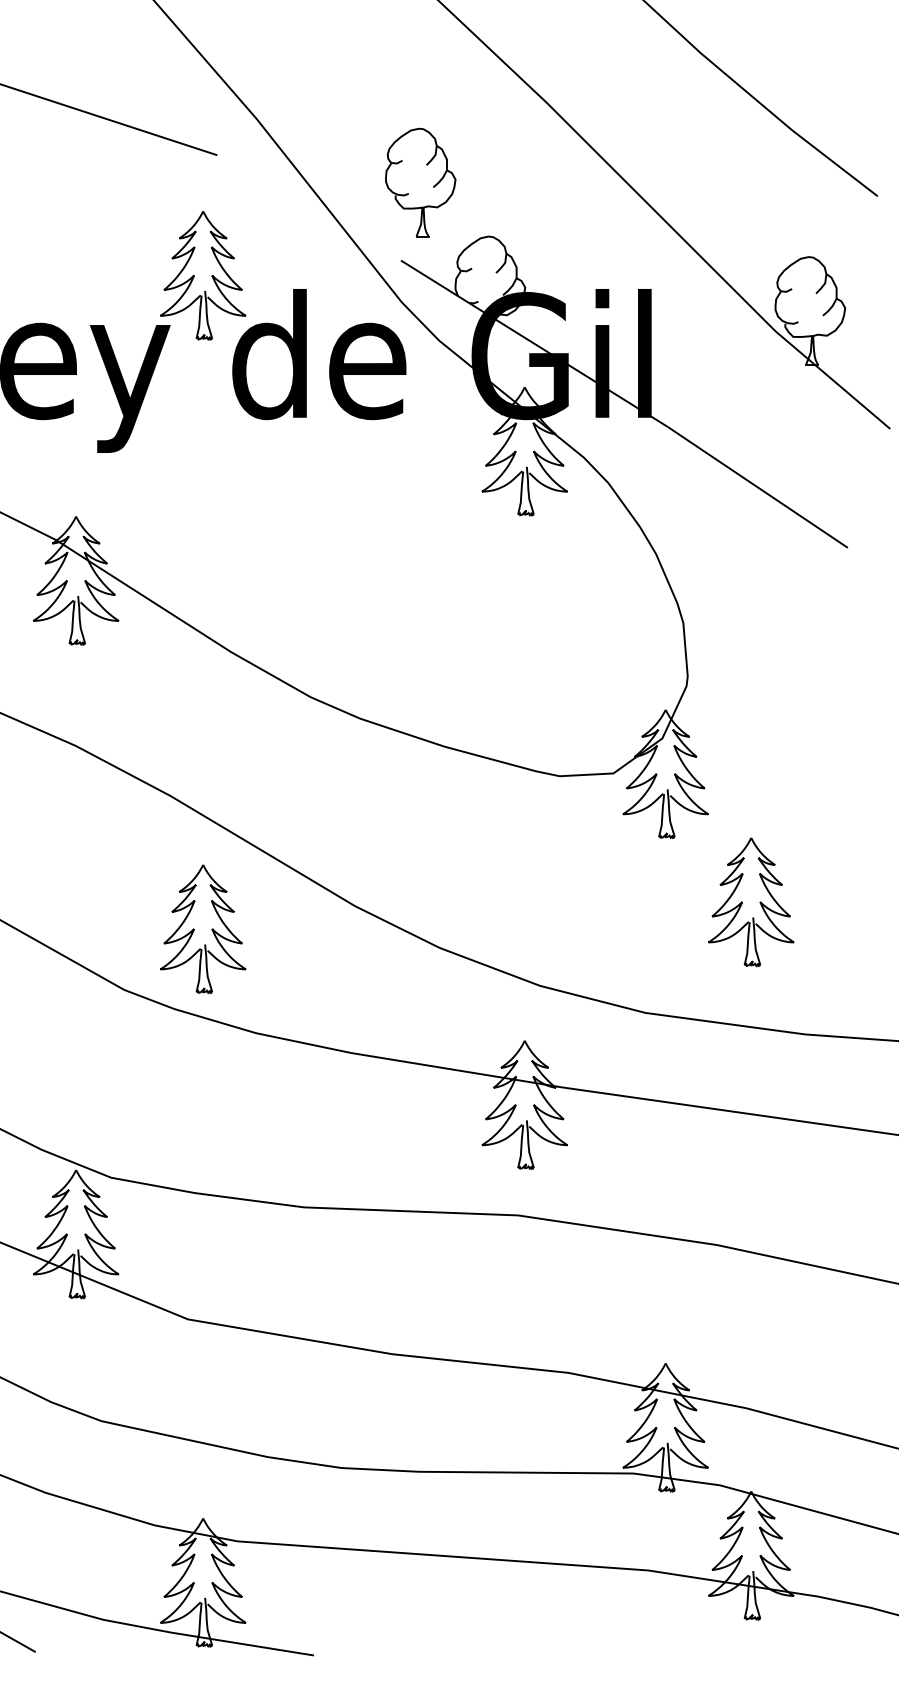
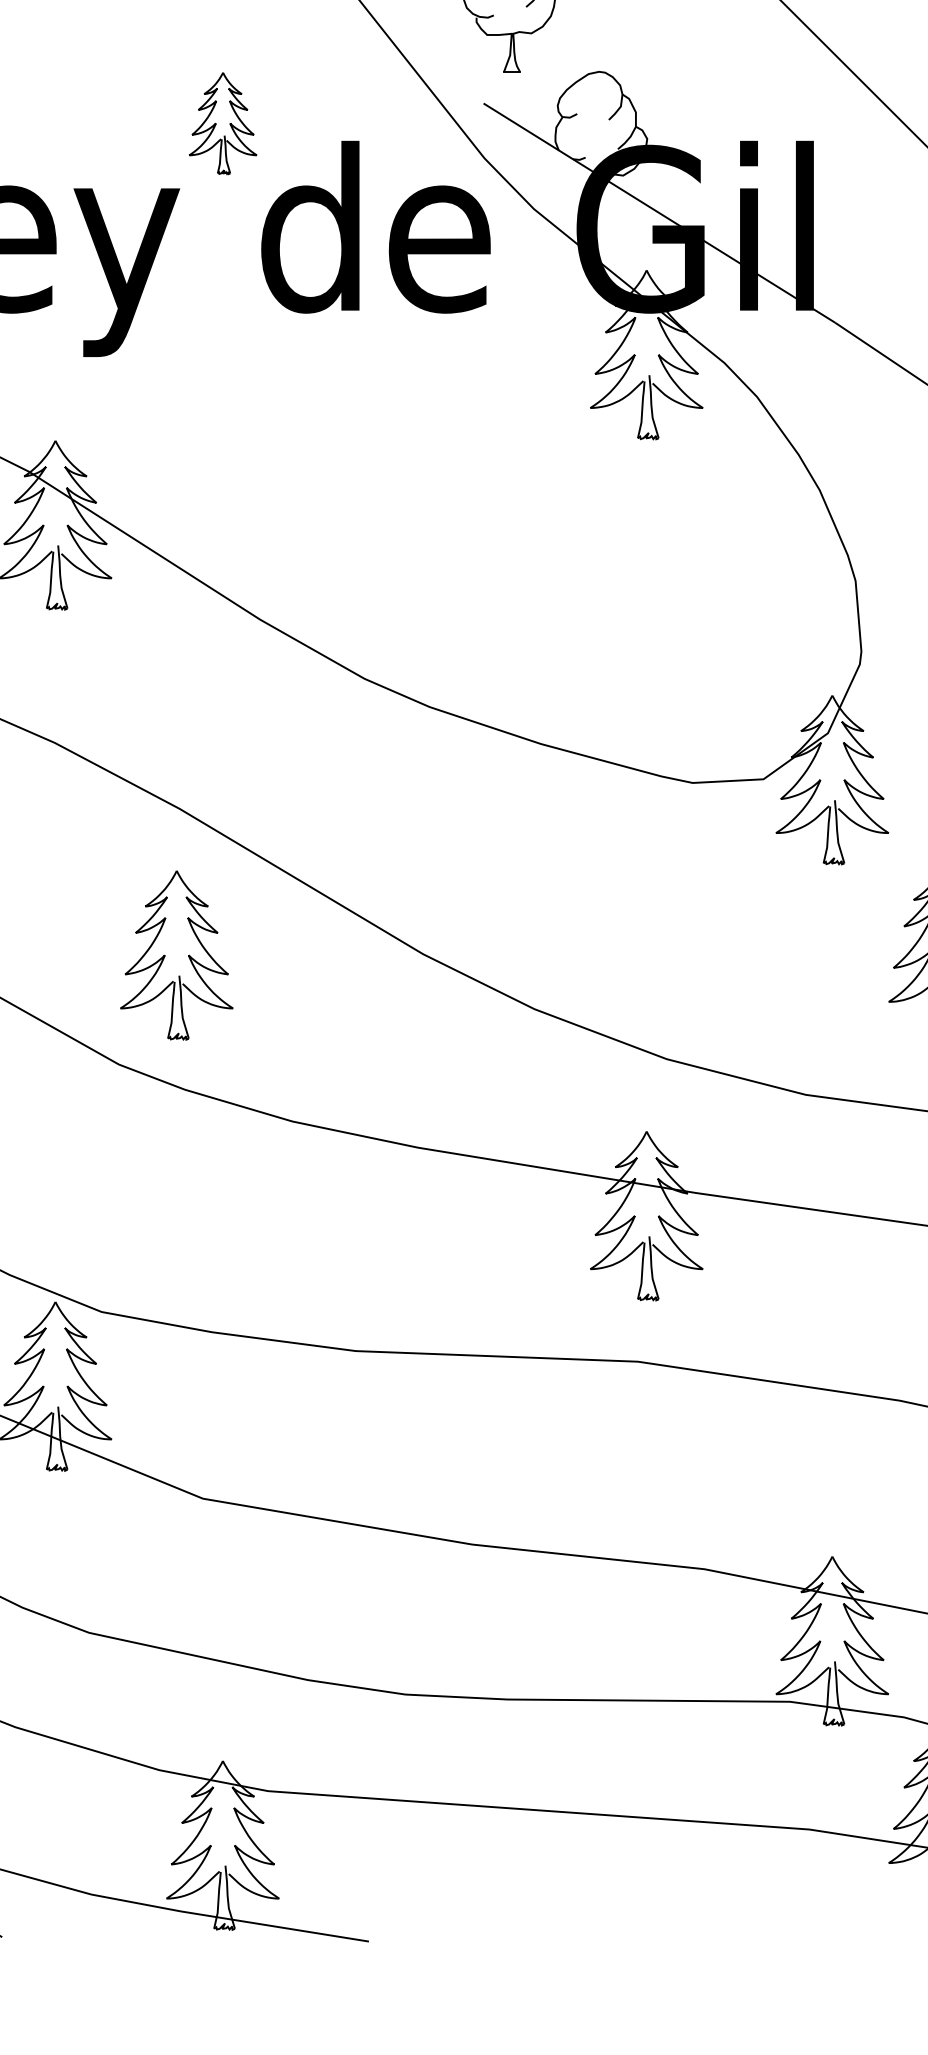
part: (203, 275) -> (223, 123), size x0.6
part: (203, 929) -> (177, 955), moved

